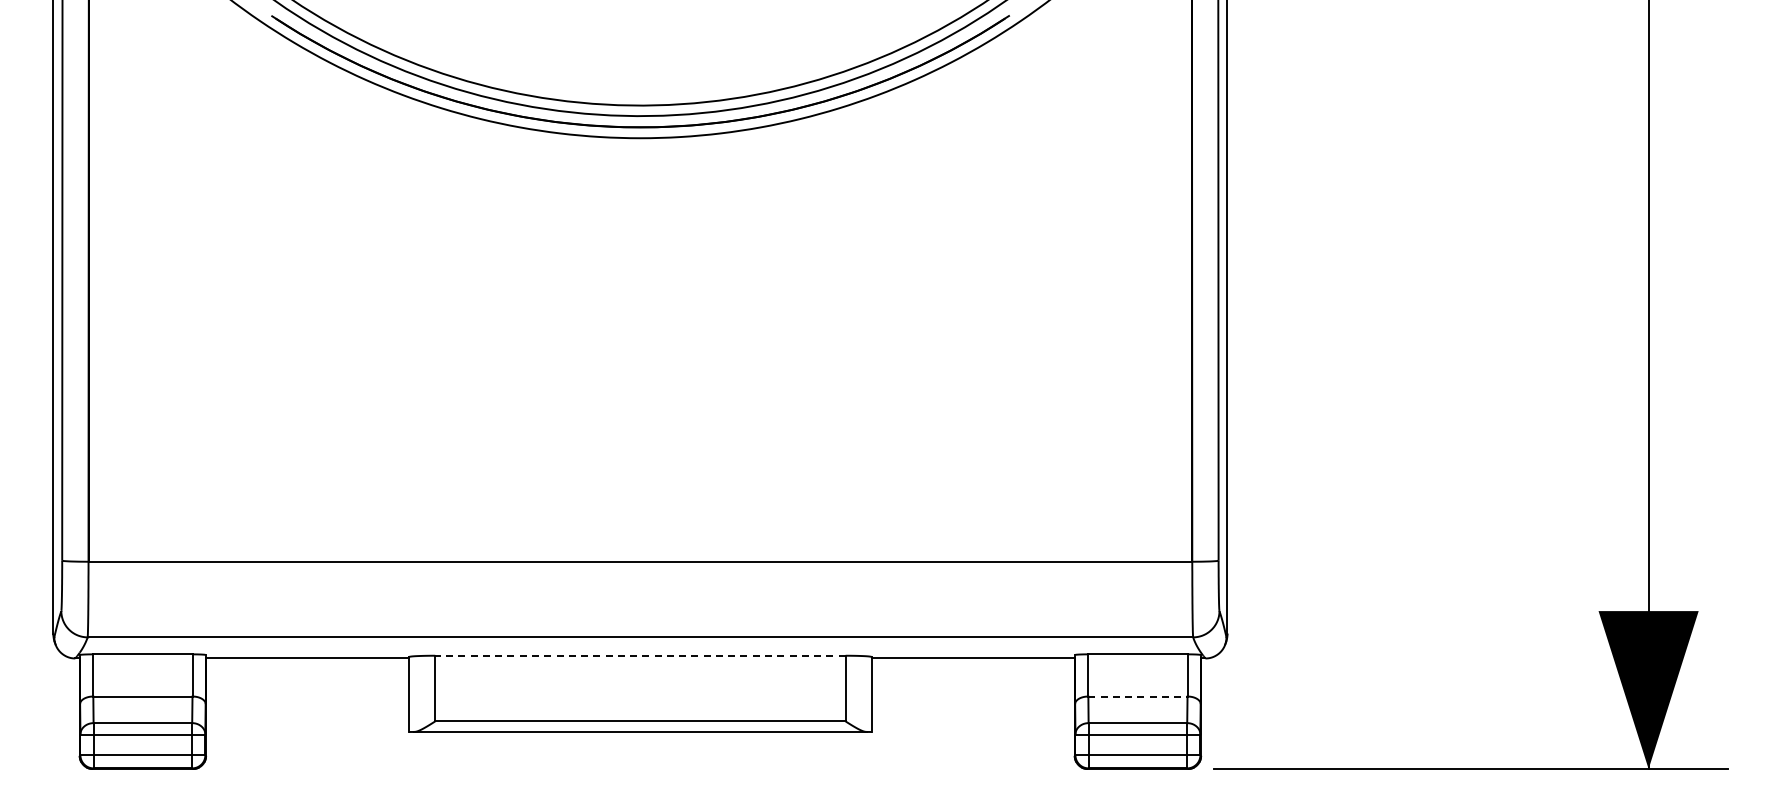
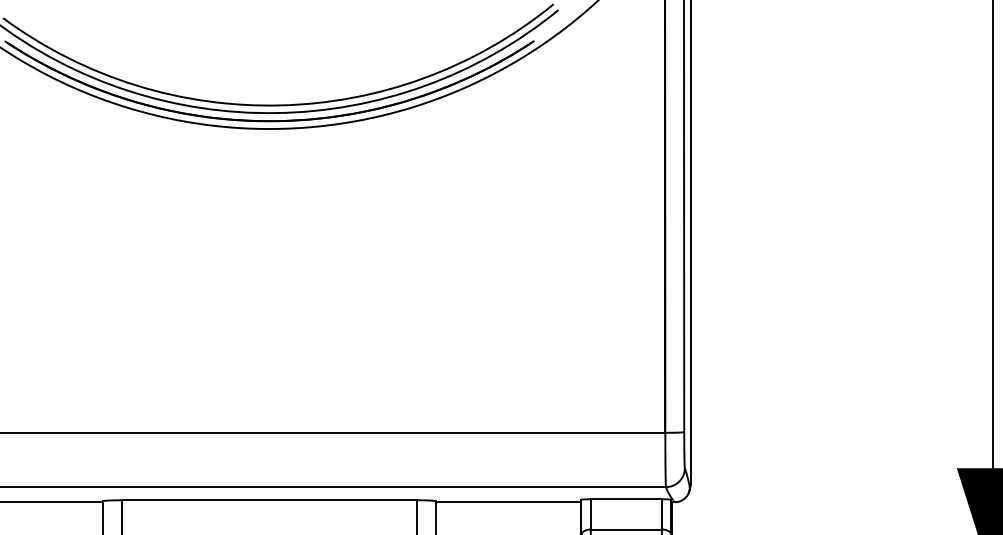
line: (639, 655) -> (268, 500), dashed -> solid
line: (1137, 696) -> (626, 529), dashed -> solid

